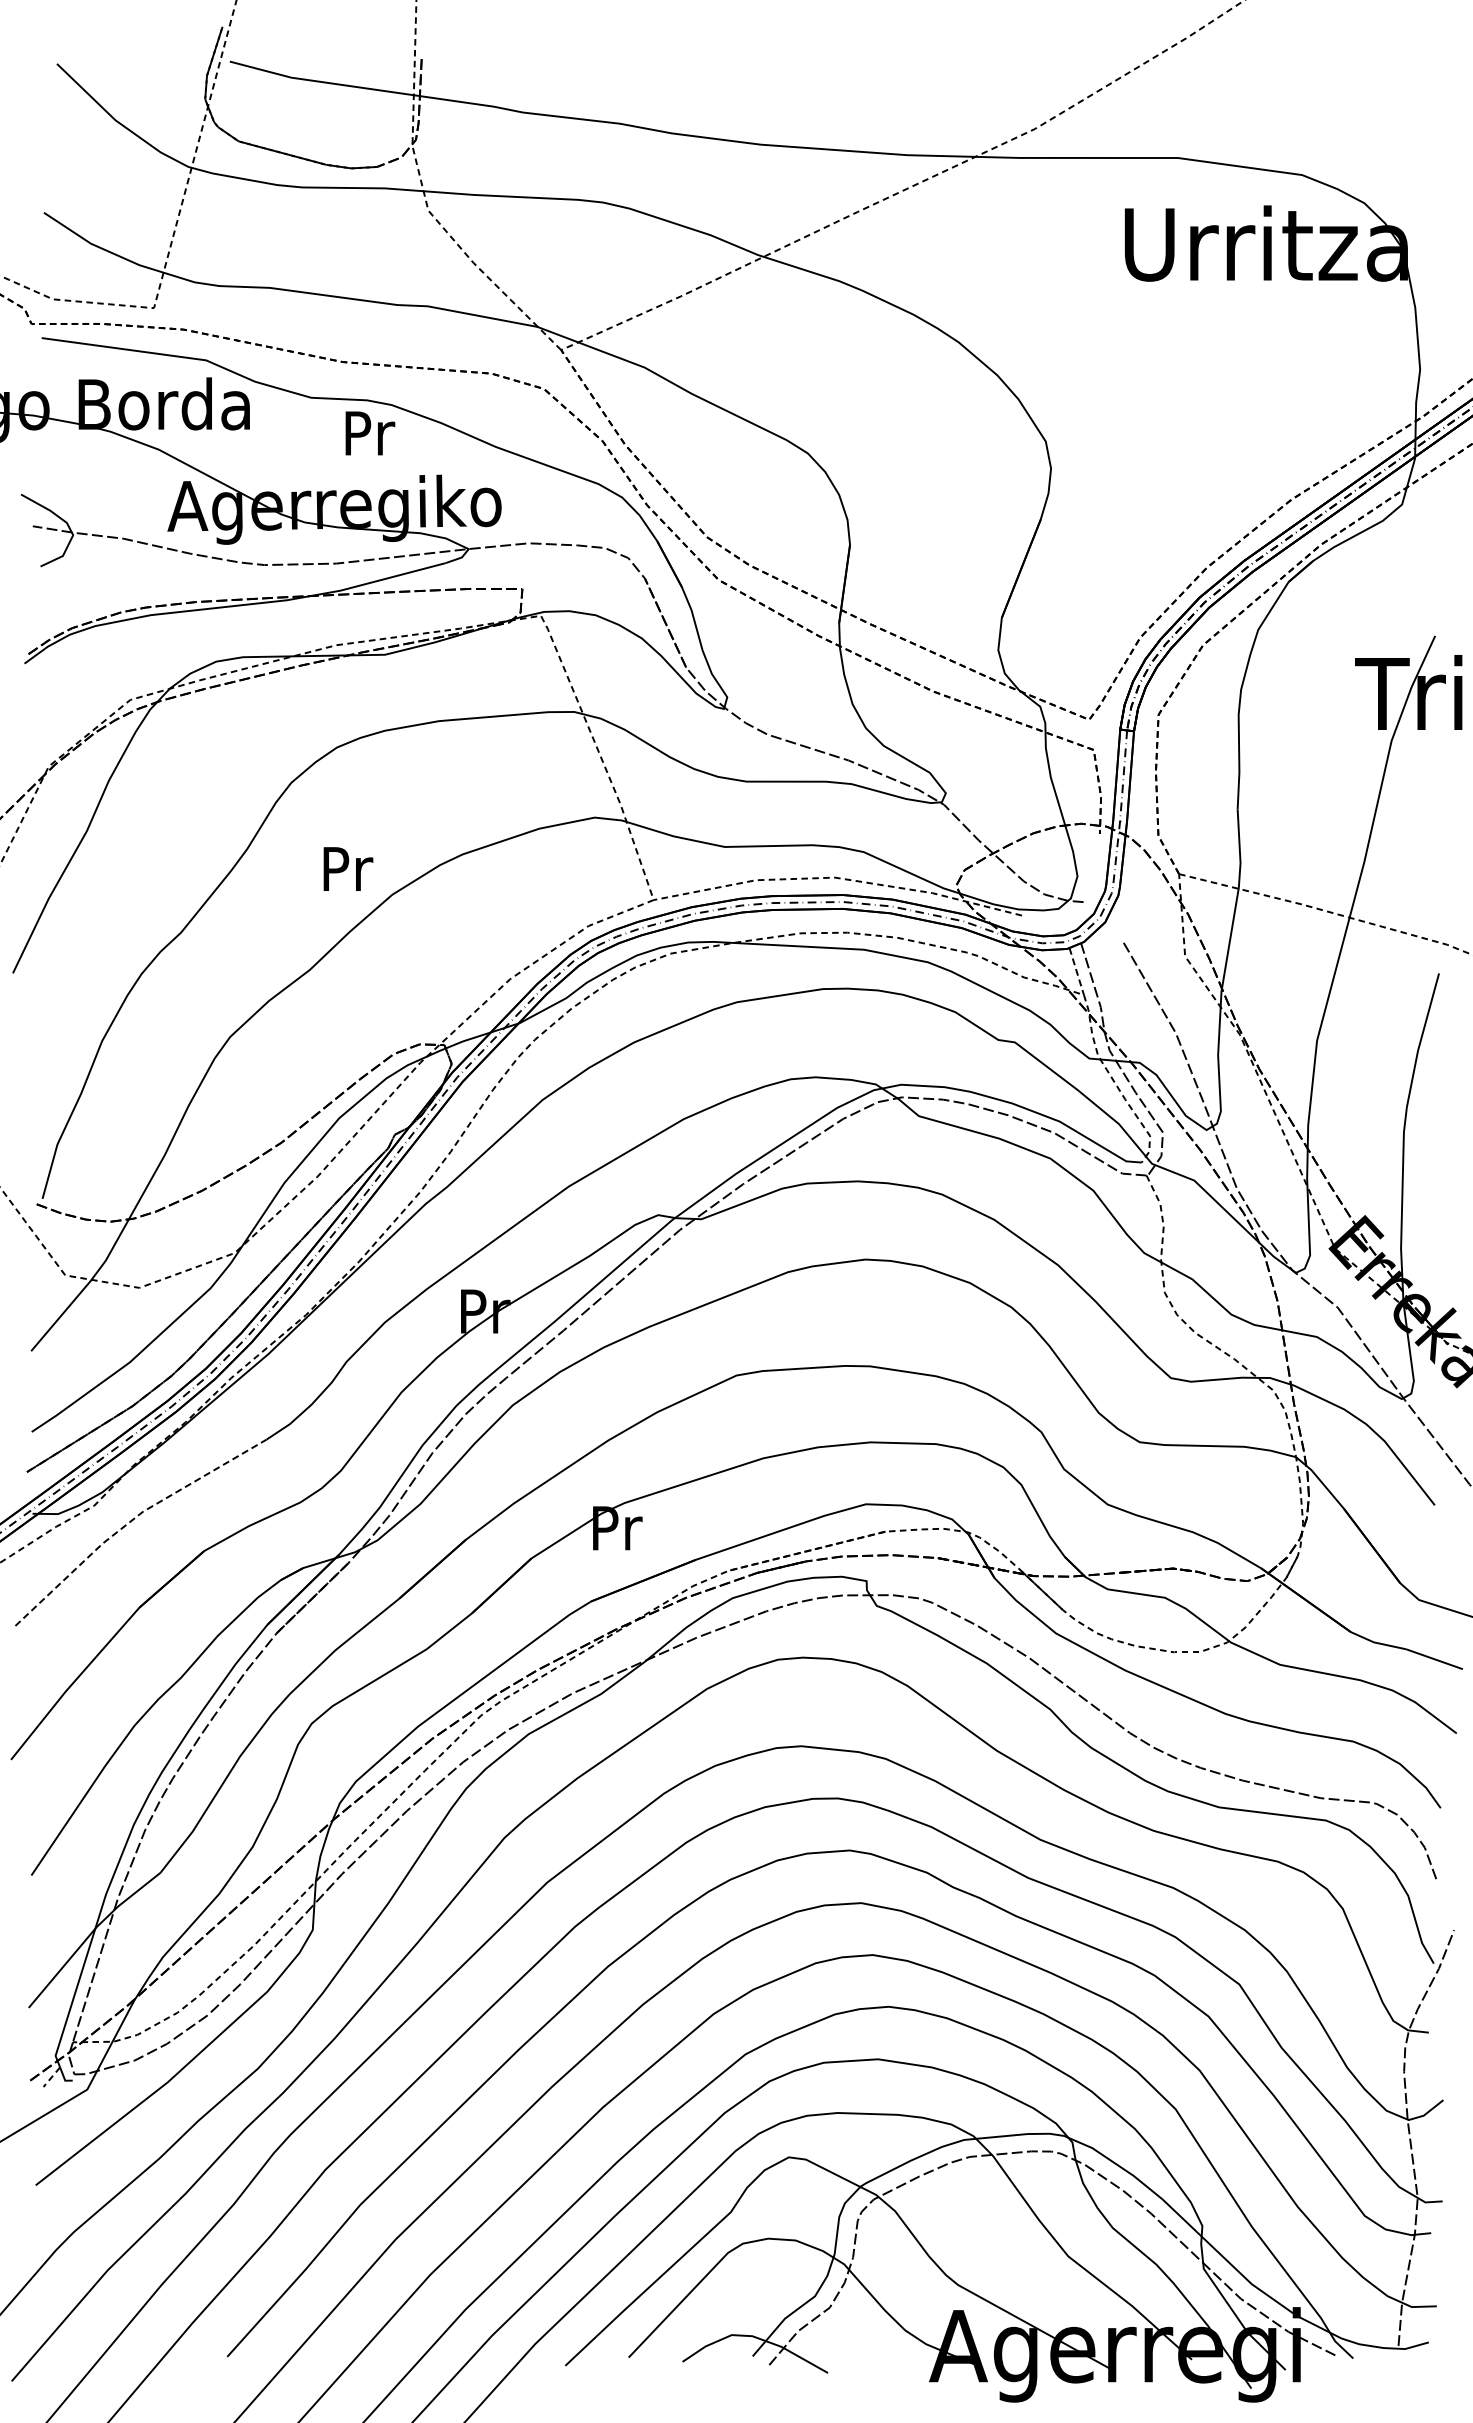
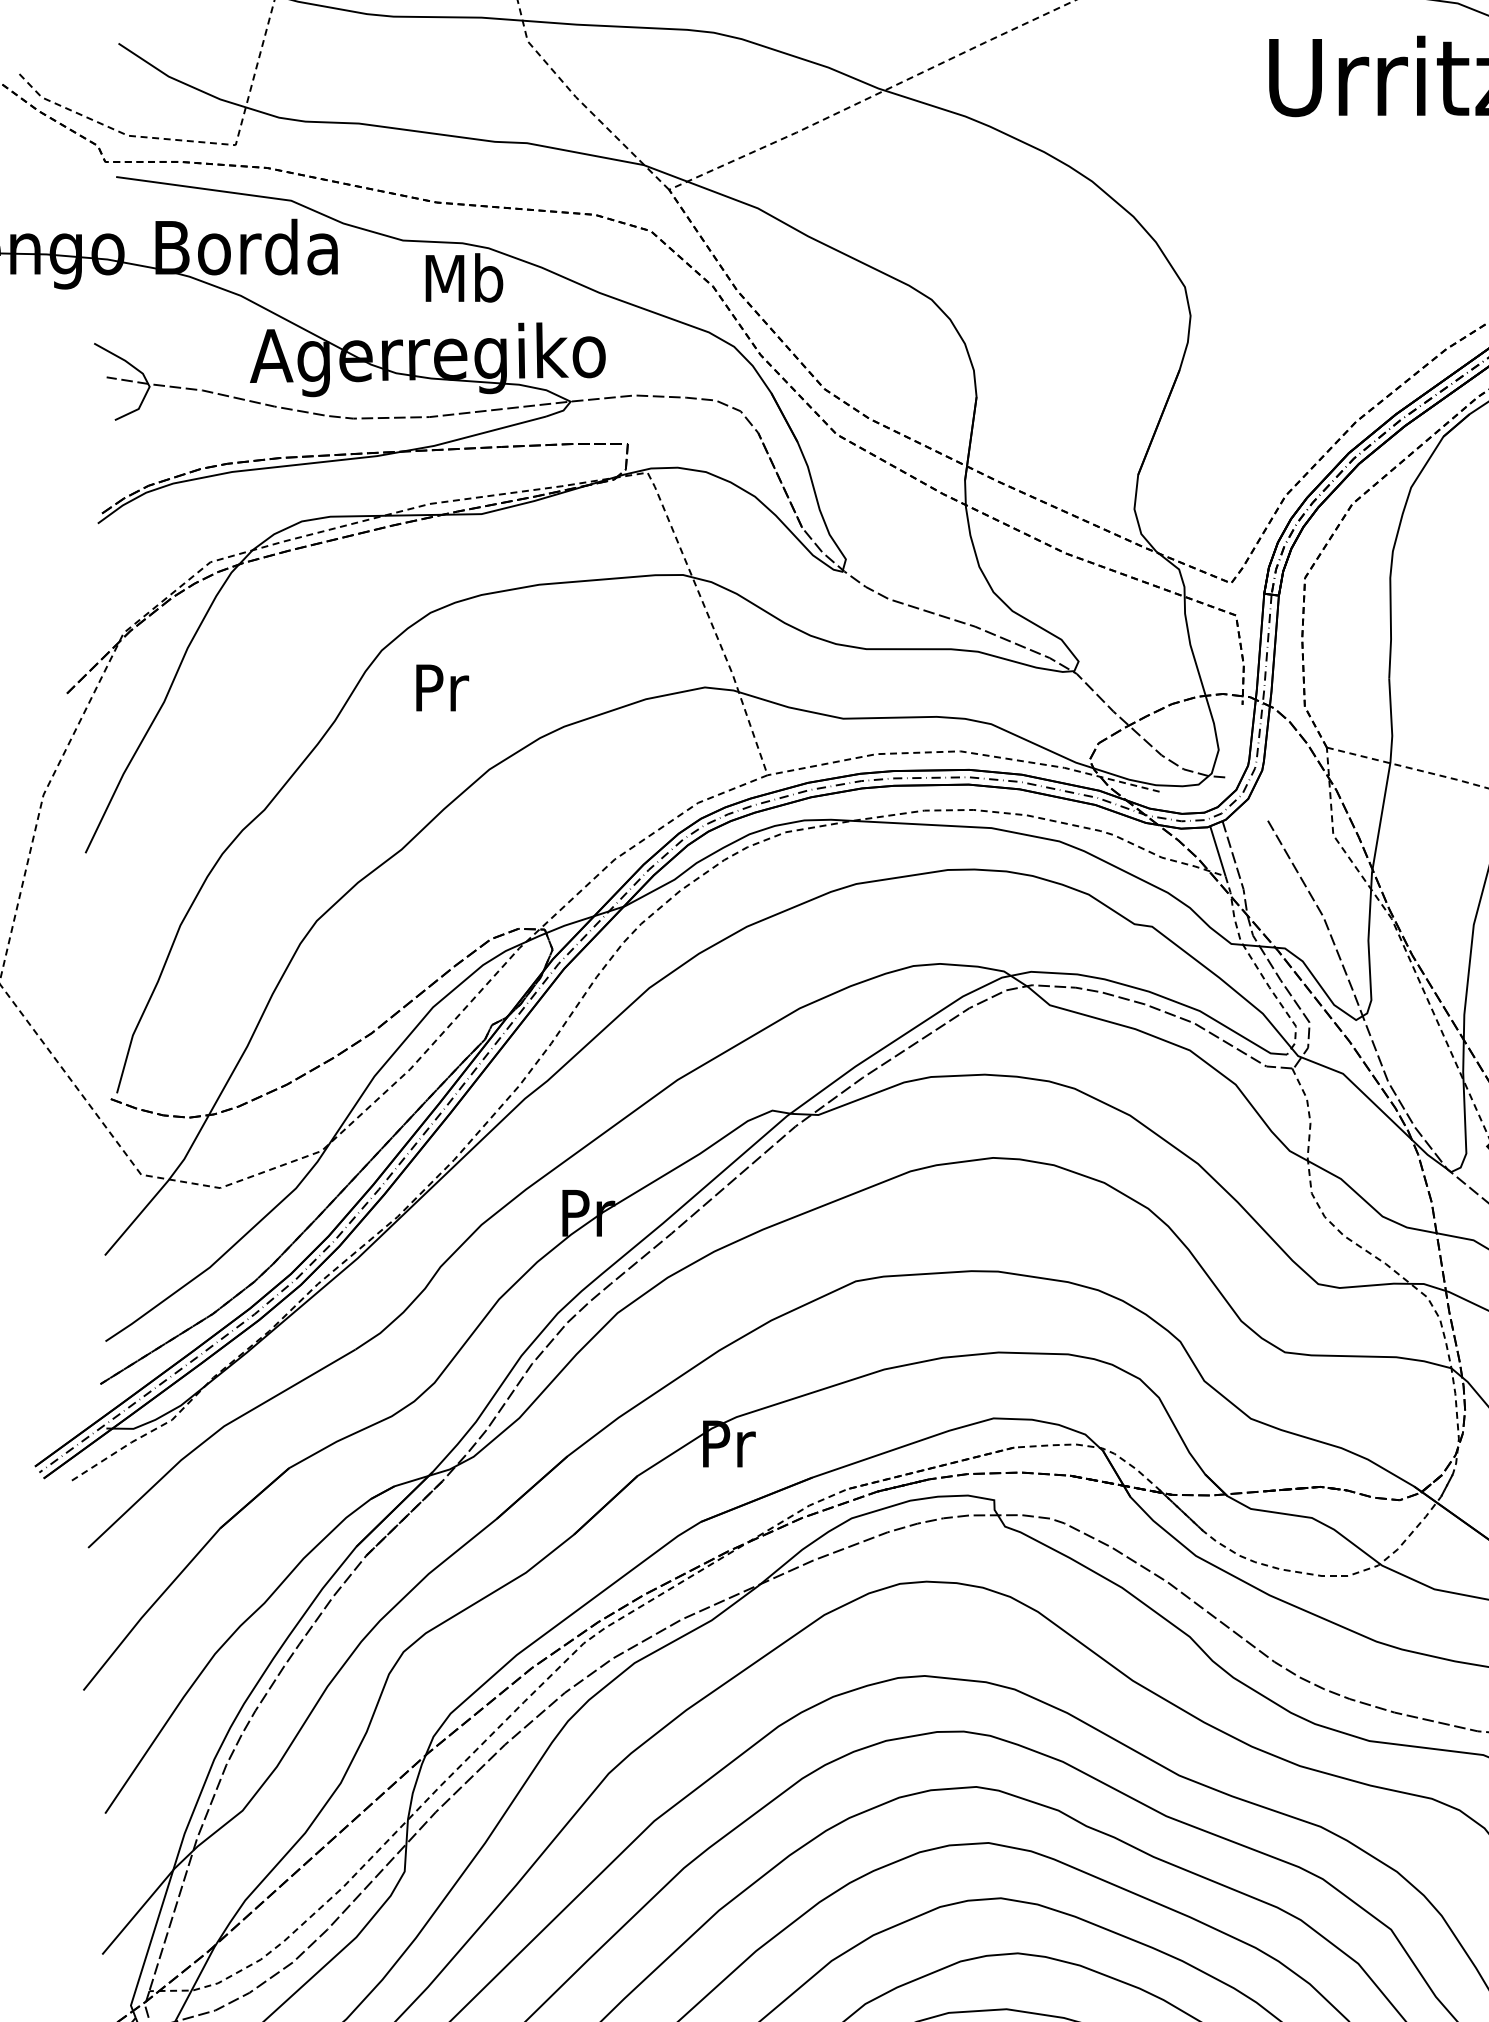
text: (368, 432) -> (464, 277), Pr -> Mb
text: (348, 868) -> (442, 687), moved
line: (1076, 971) -> (1217, 851), dashed -> solid
line: (131, 1520) -> (211, 1435), dashed -> solid

